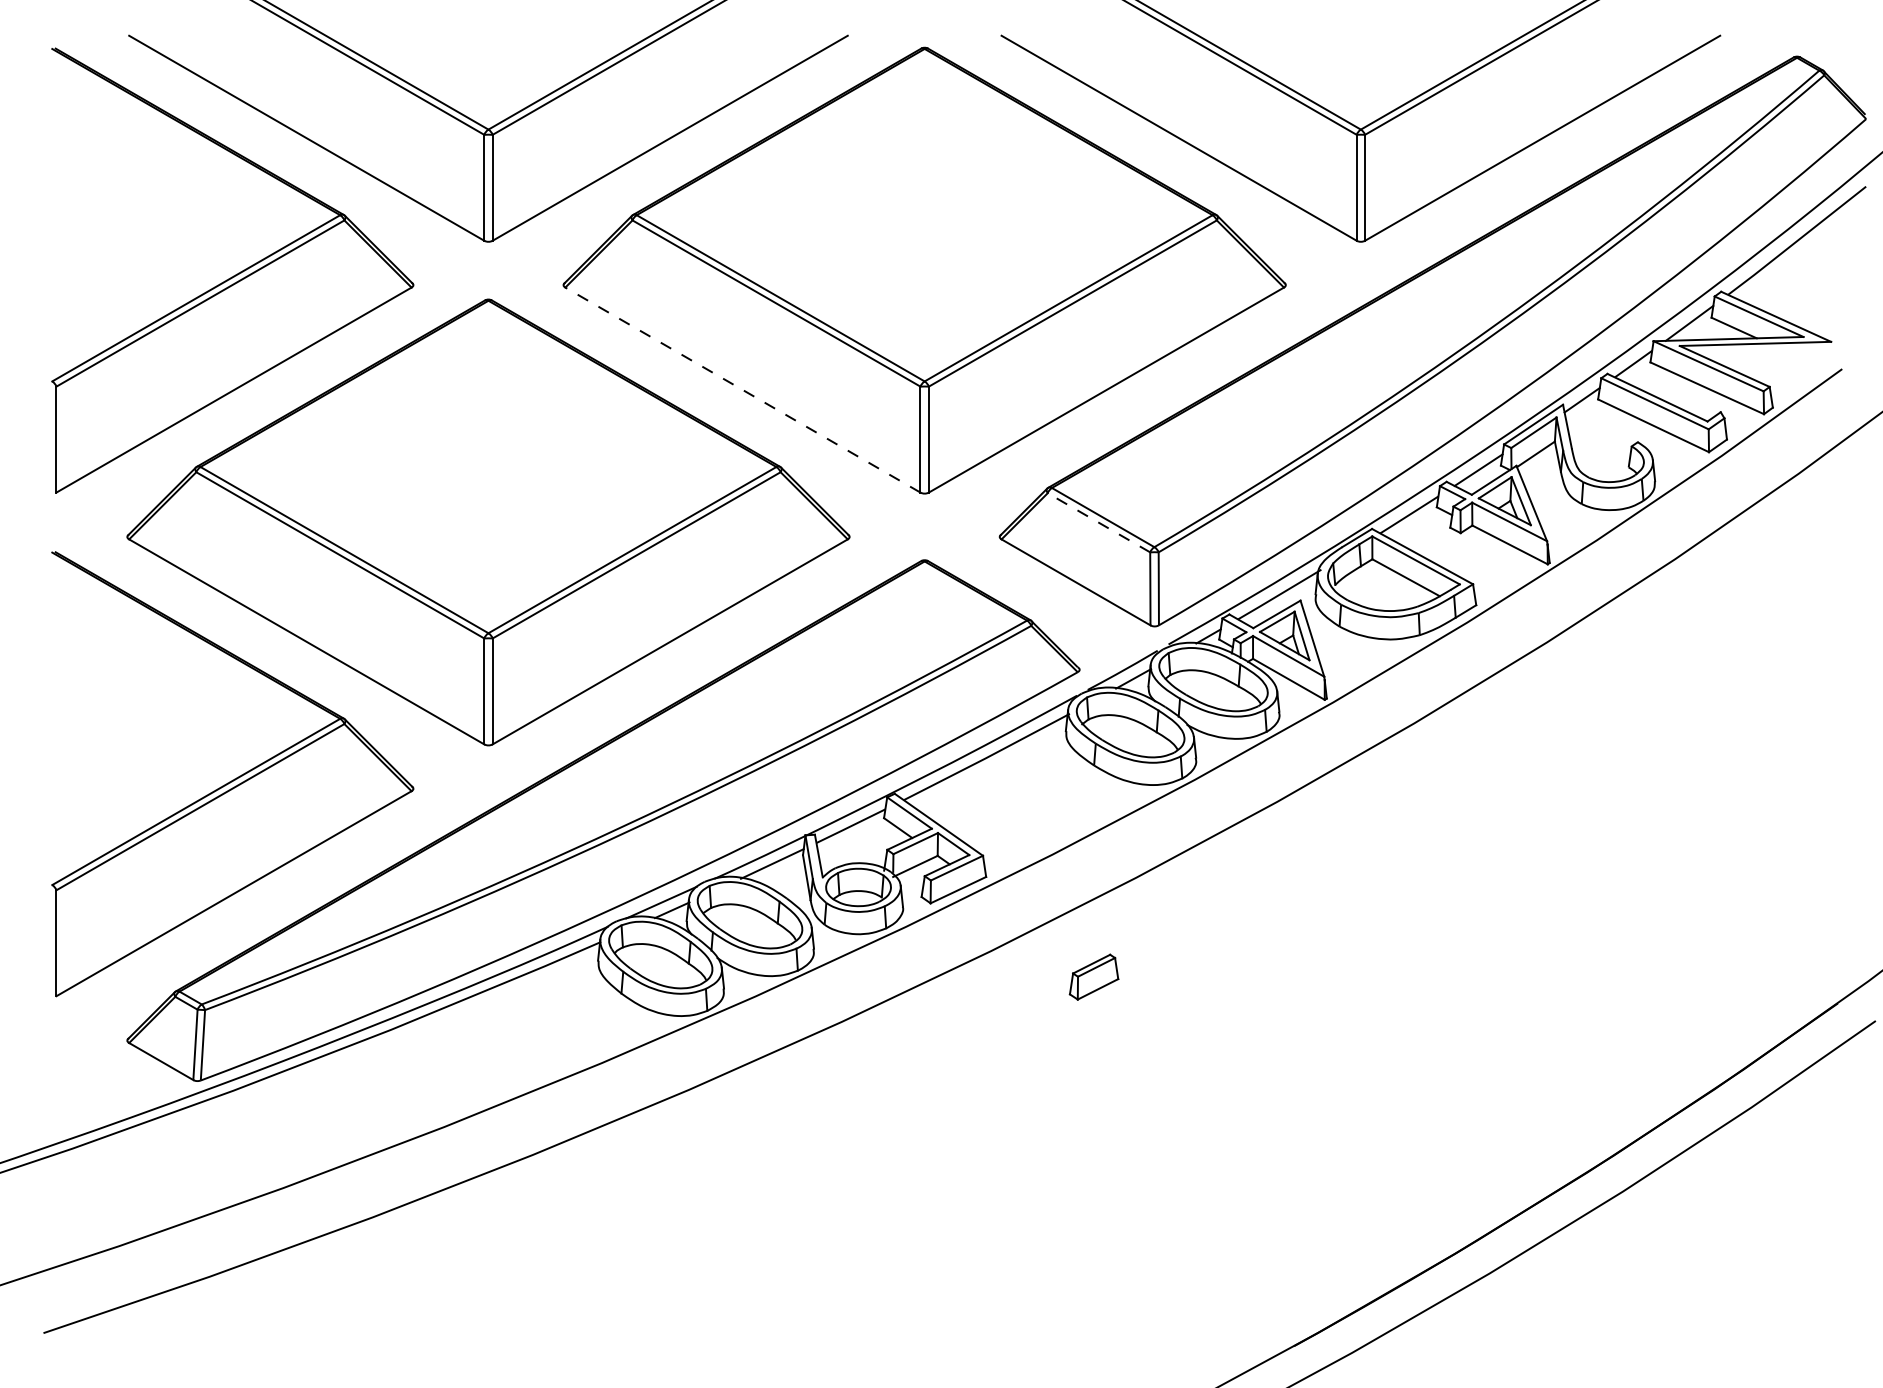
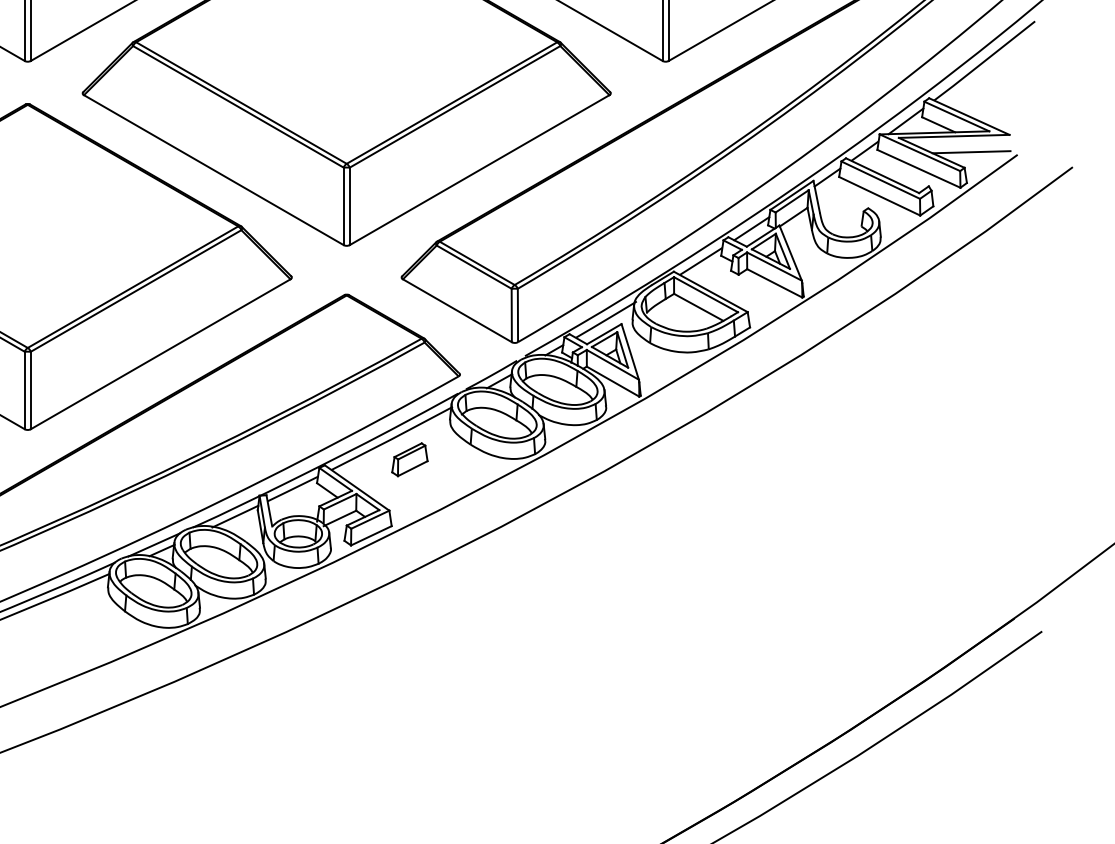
line: (1778, 365) -> (971, 152), added
line: (742, 389) -> (213, 169), dashed -> solid
line: (1098, 522) -> (473, 266), dashed -> solid
part: (1093, 976) -> (409, 459), moved

